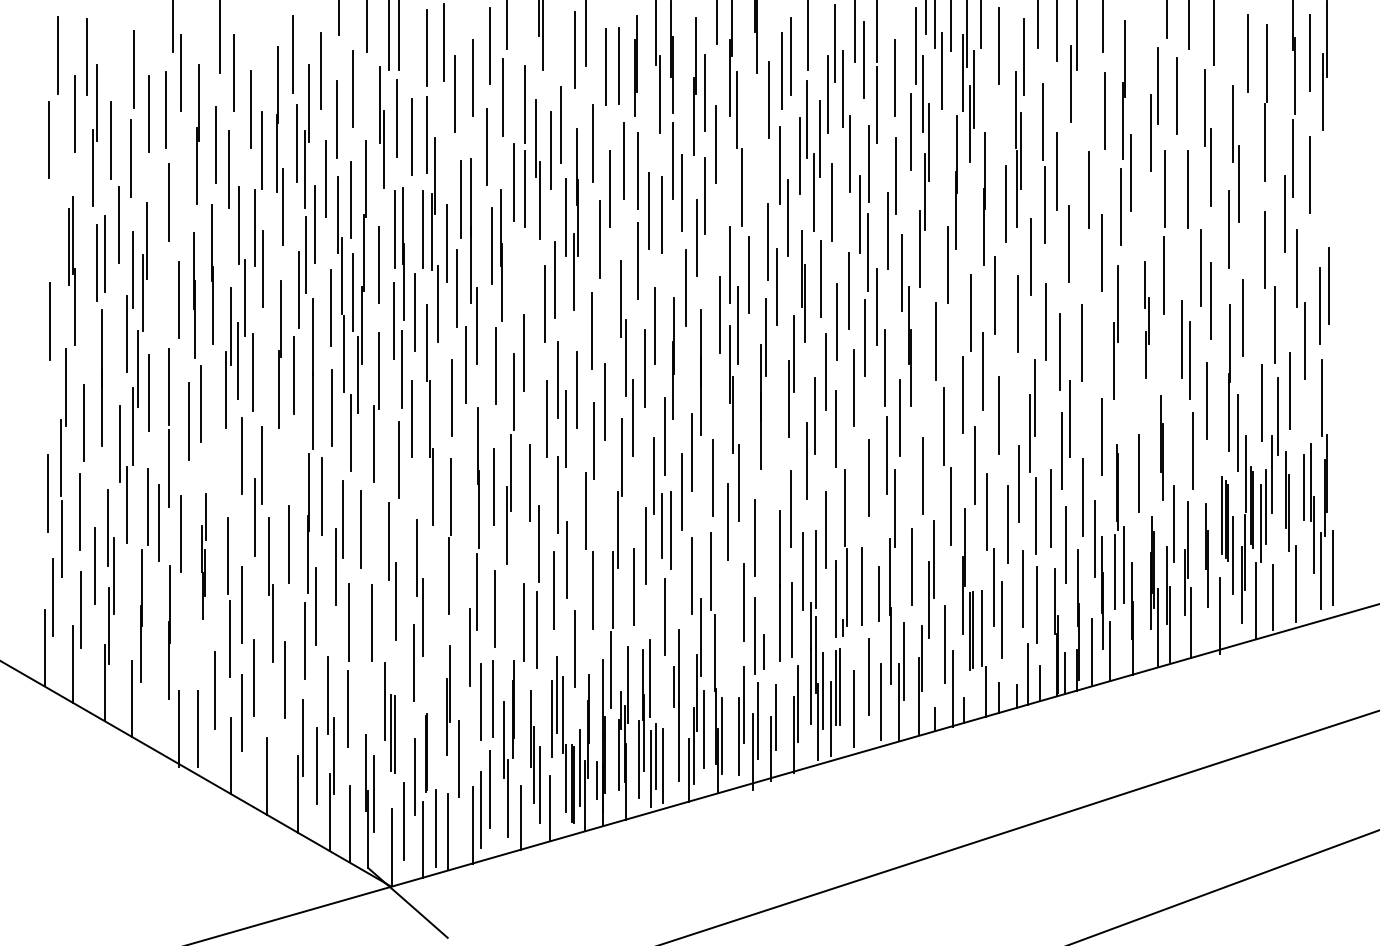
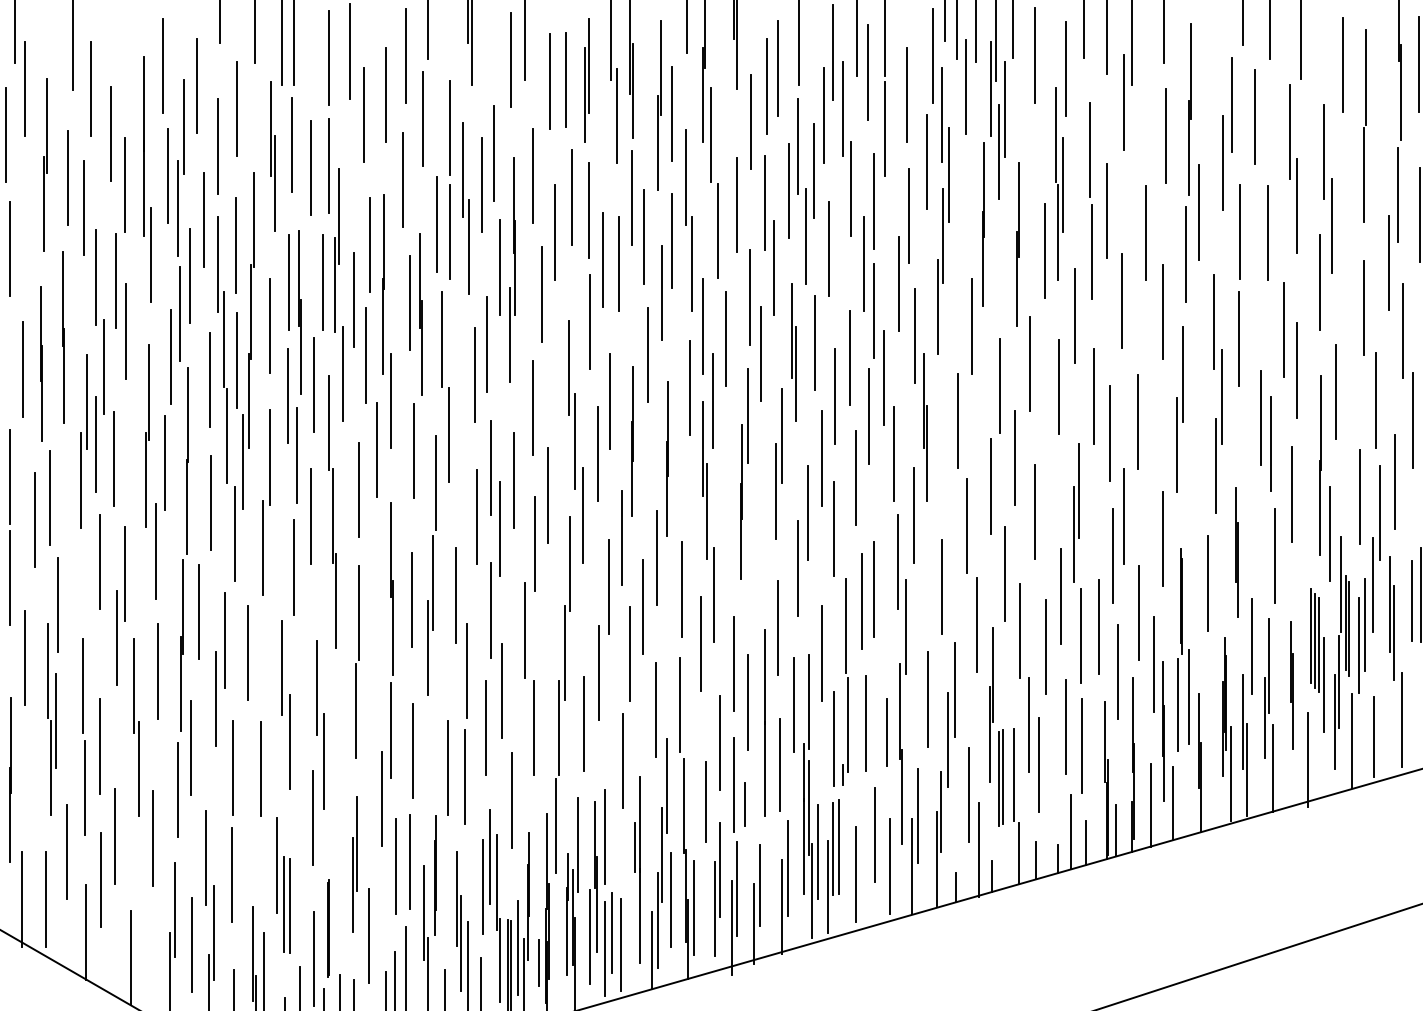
line: (757, 166) -> (737, 204), added
line: (720, 214) -> (691, 263), added
line: (518, 275) -> (441, 339), added
part: (1146, 319) -> (1217, 393), size x1.67
line: (287, 447) -> (156, 551), added
line: (858, 487) -> (861, 601), added
line: (661, 525) -> (706, 801), moved
part: (203, 556) -> (52, 686), size x1.67
line: (766, 569) -> (748, 702), added

